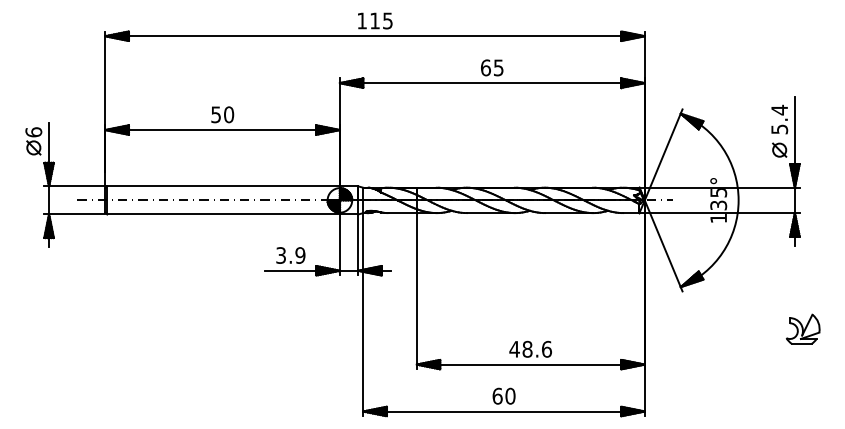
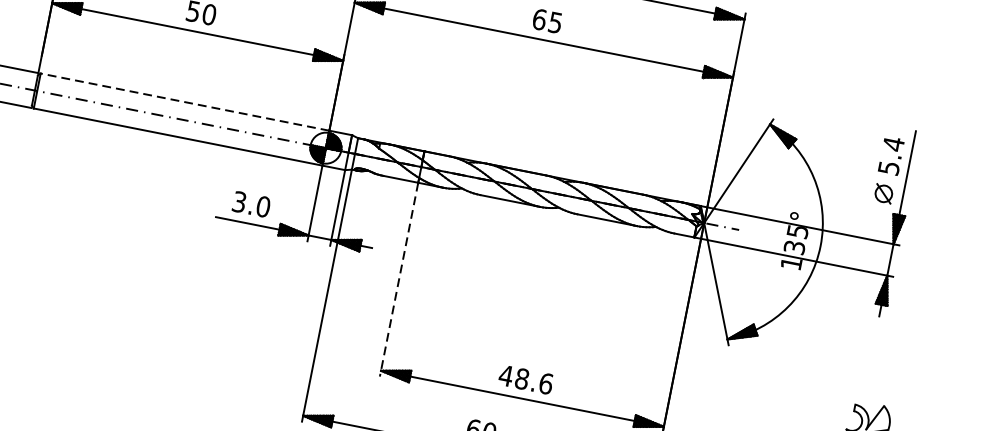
line: (223, 186) -> (184, 102), solid -> dashed
text: (300, 255) -> (263, 206), 3.9 -> 3.0
line: (416, 291) -> (398, 279), solid -> dashed

